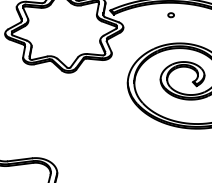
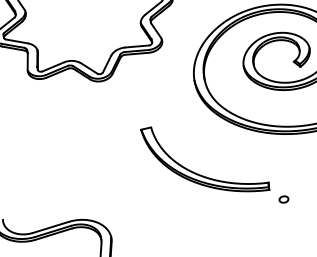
part: (126, 145) -> (209, 176), added

